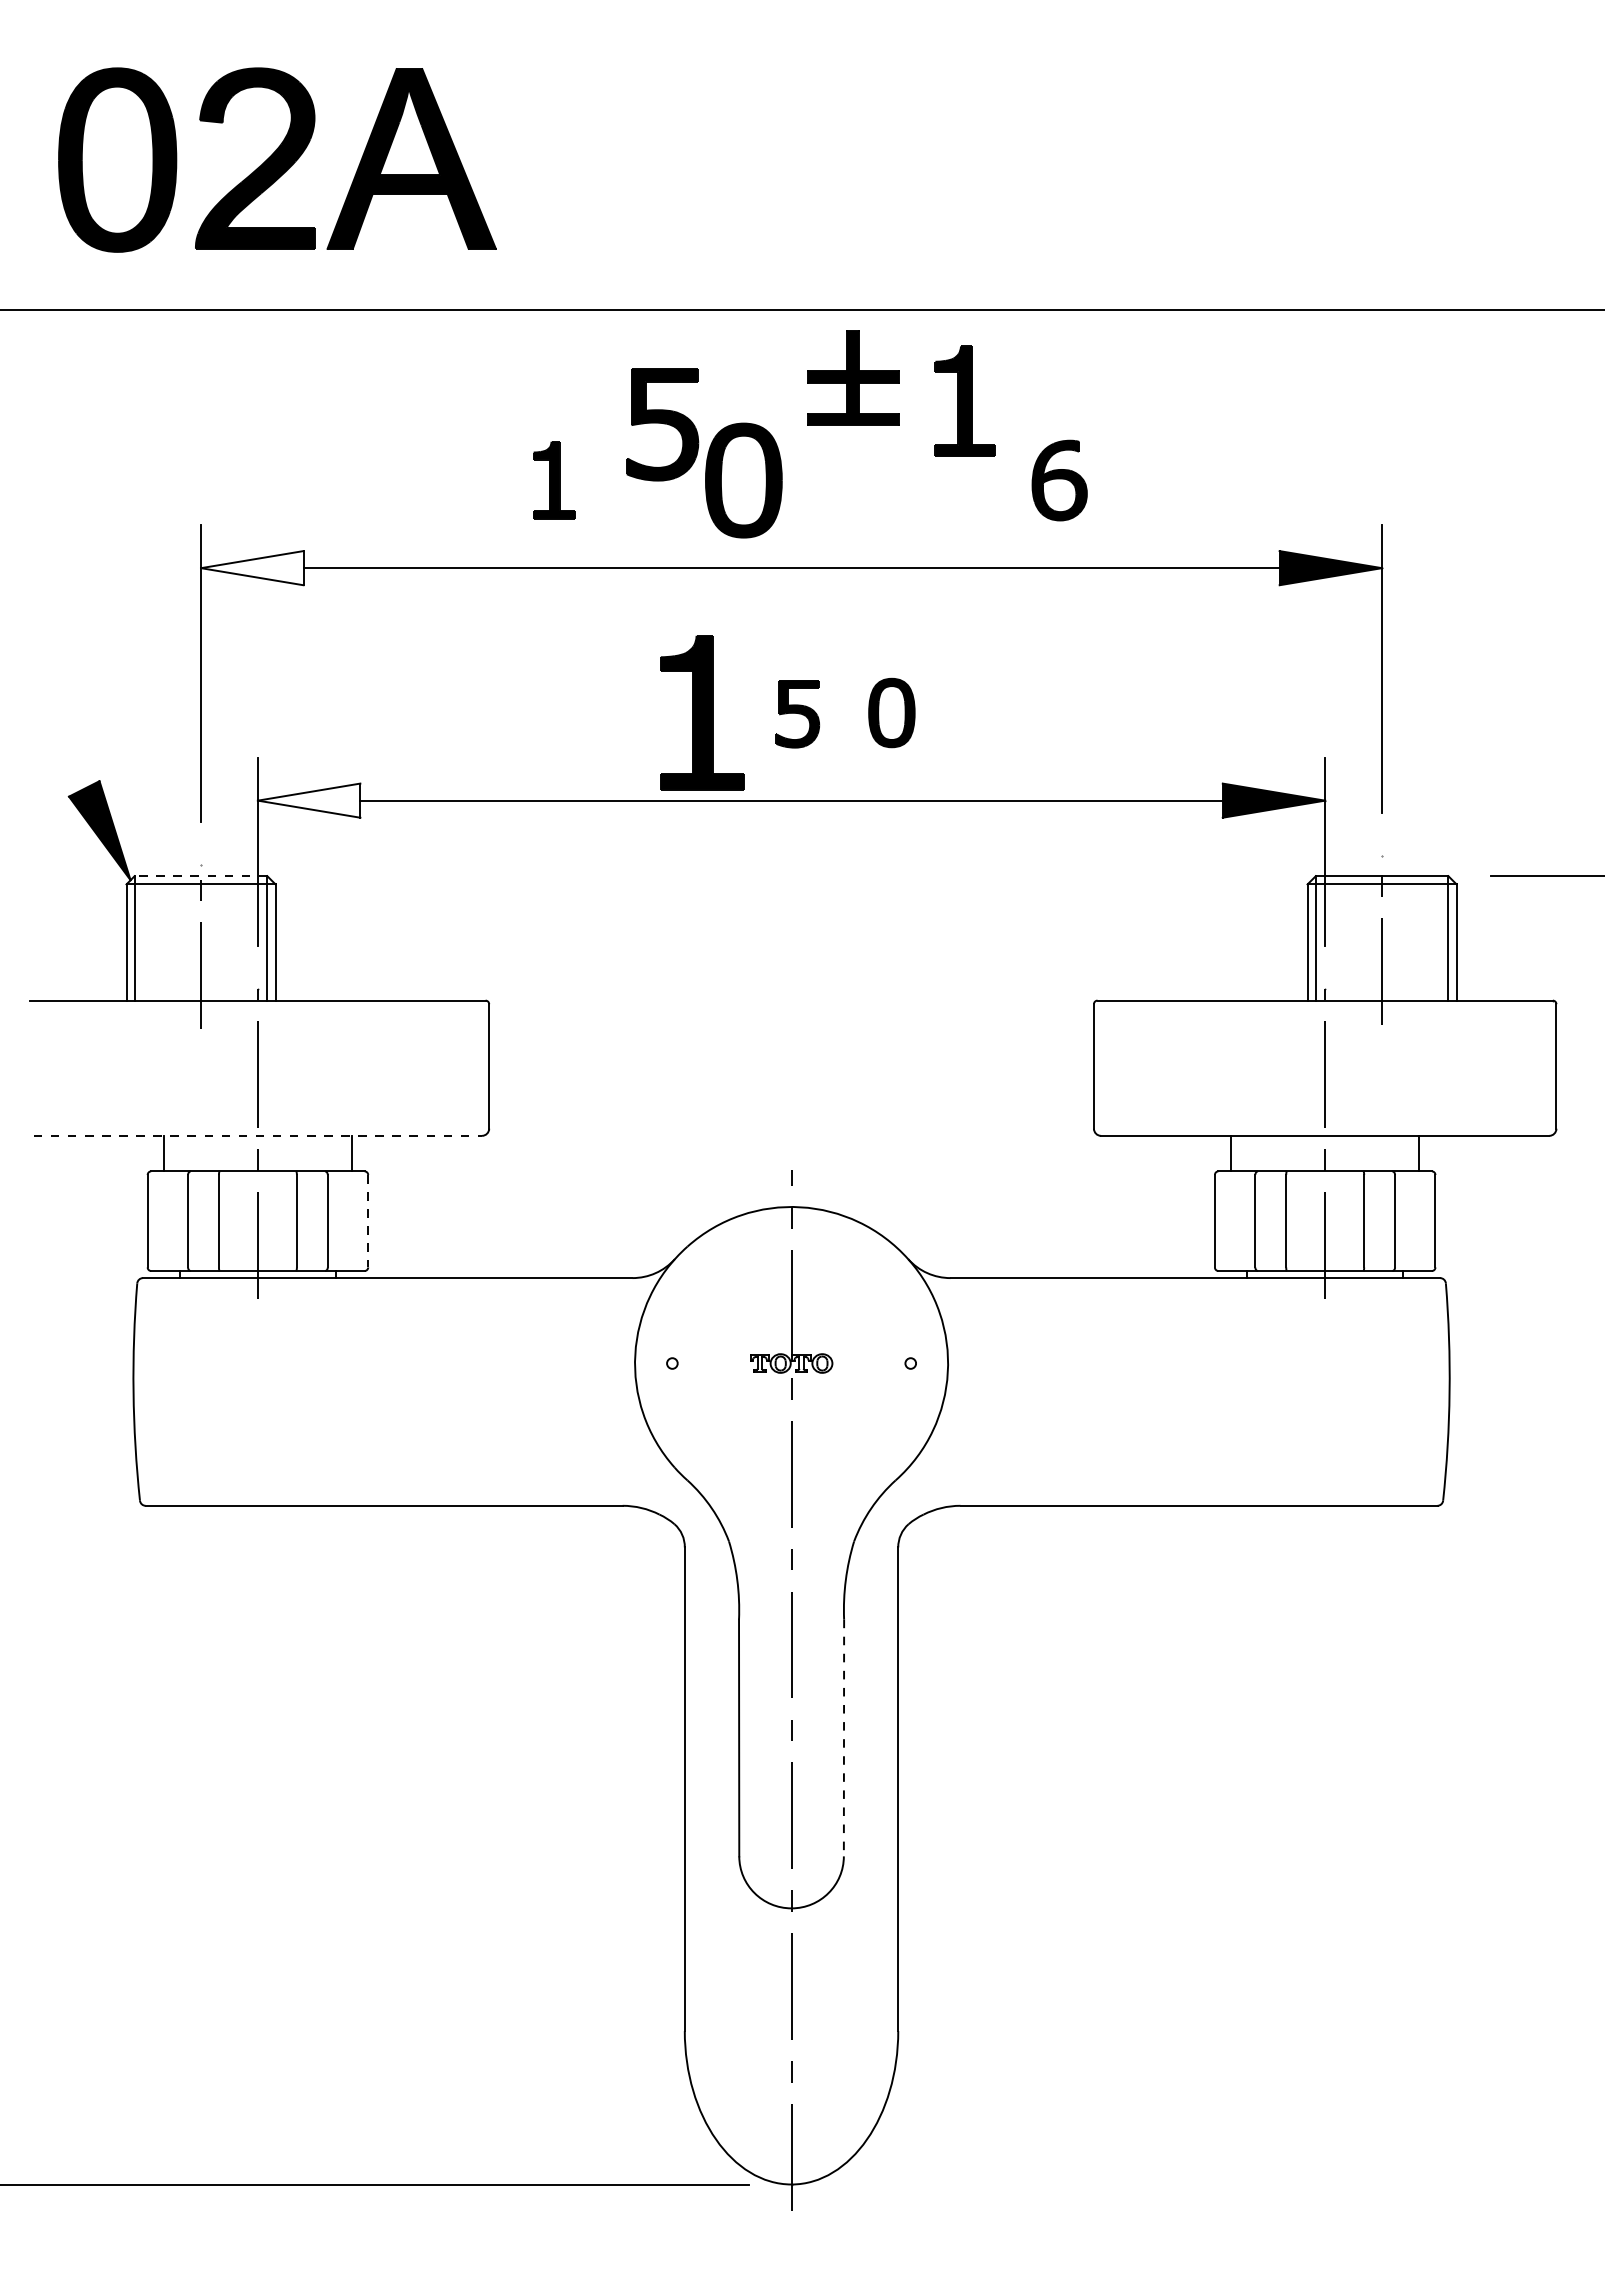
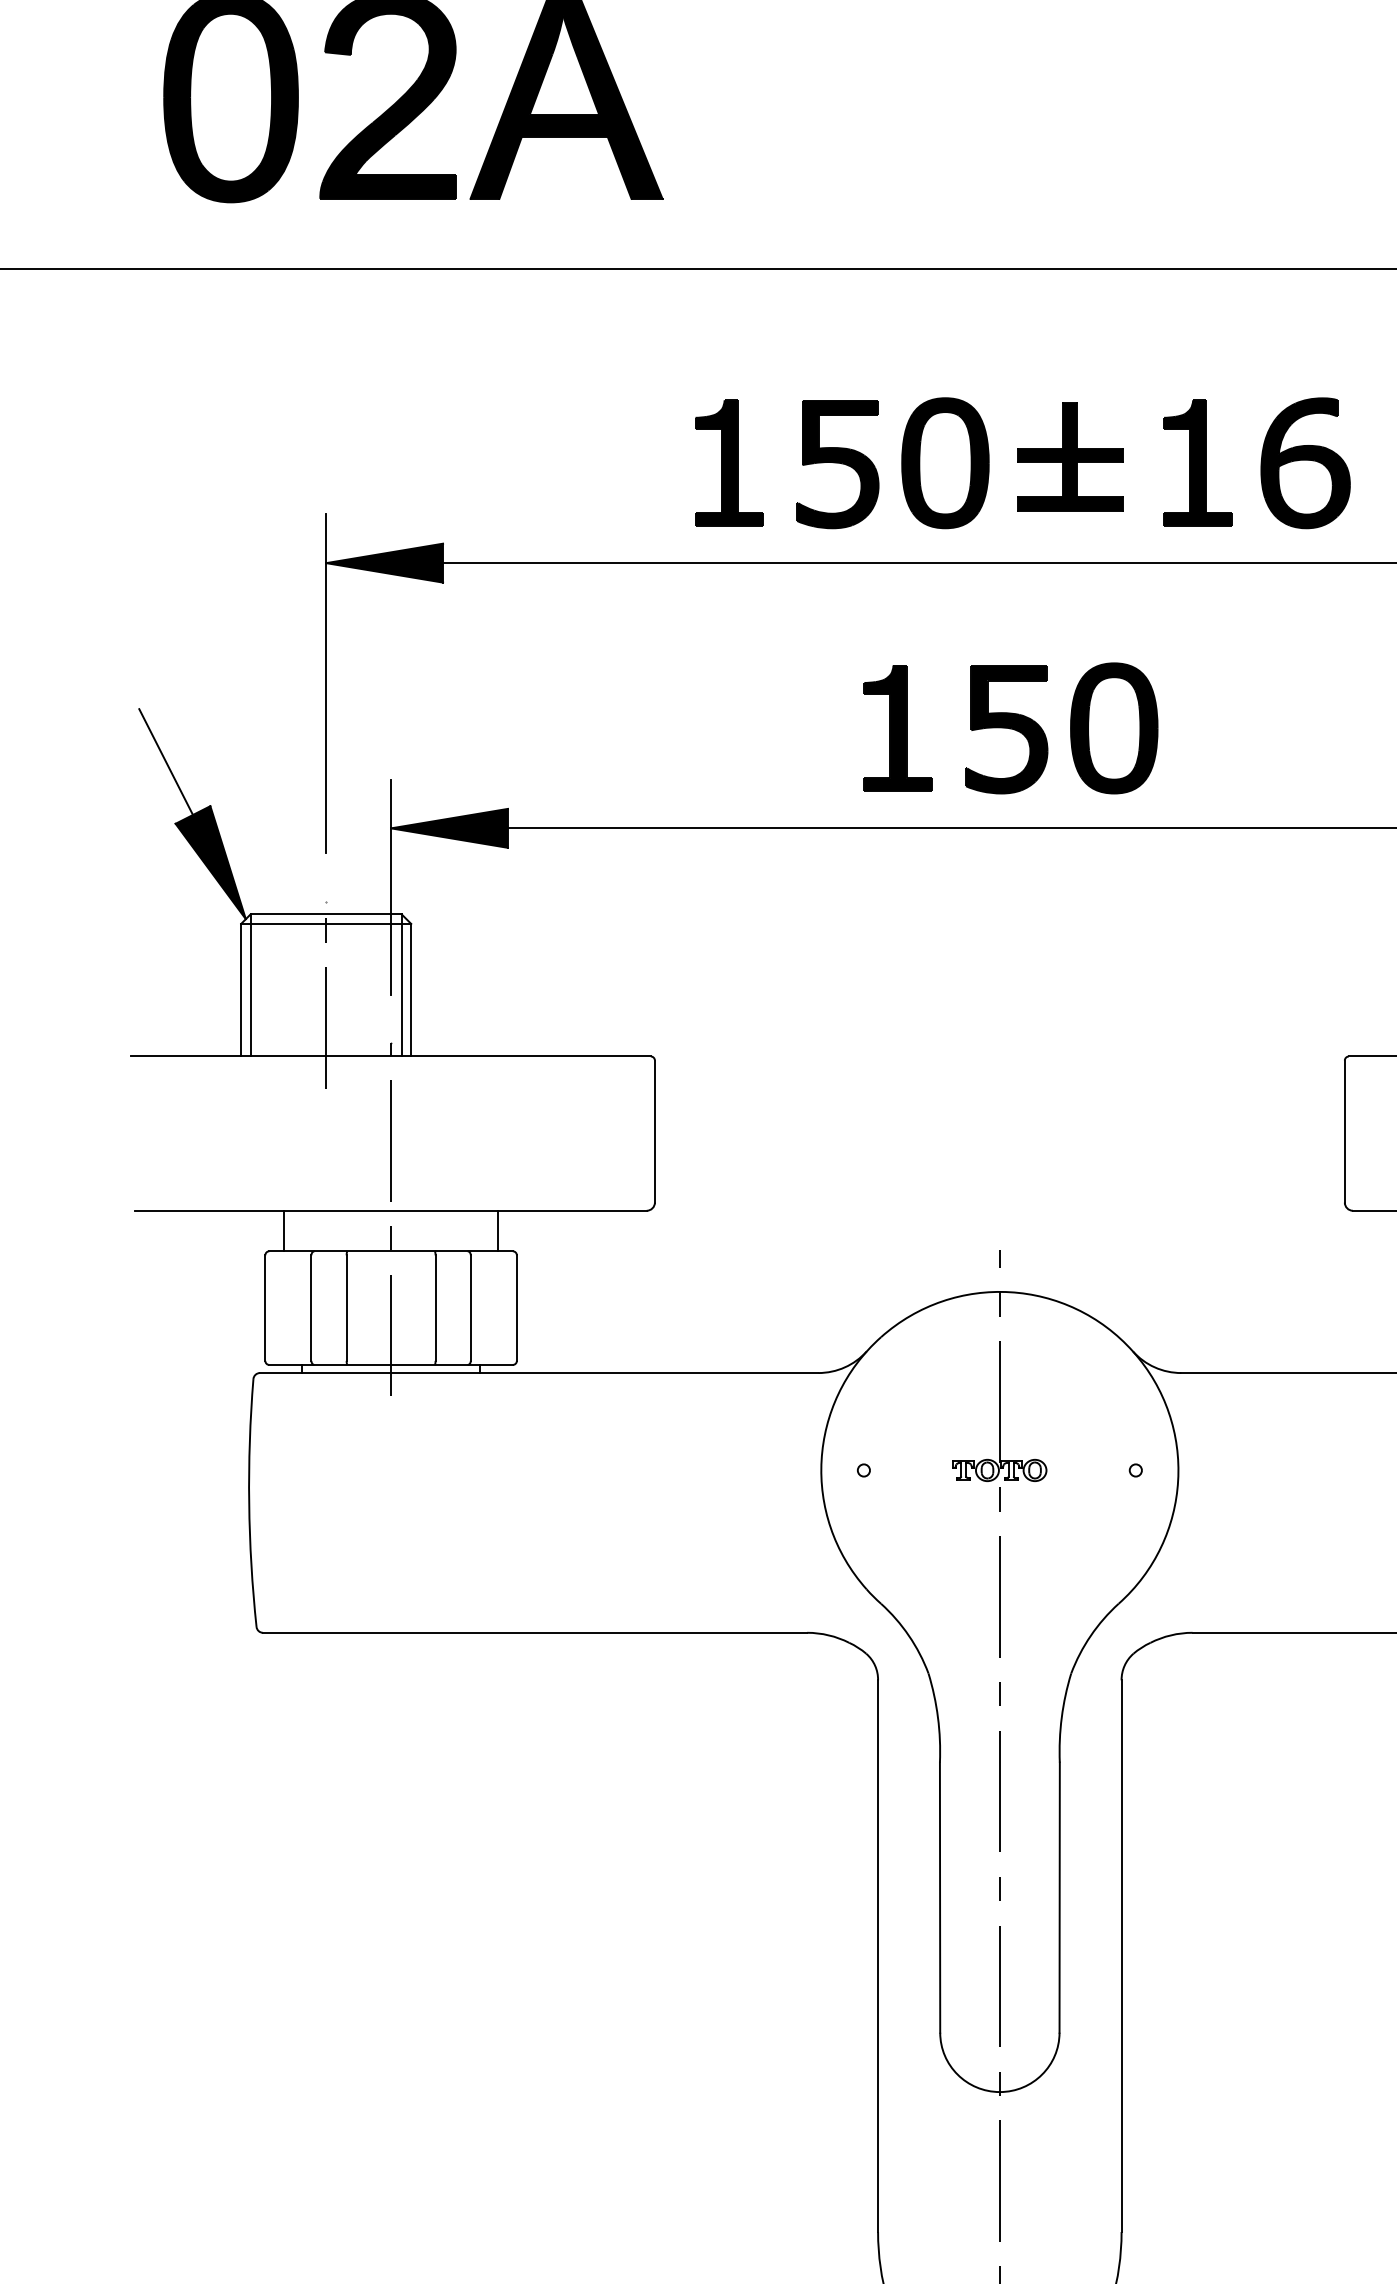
part: (853, 377) -> (1070, 456), moved
part: (964, 400) -> (1197, 461), moved
part: (662, 424) -> (837, 464), moved
part: (554, 479) -> (729, 461), size x1.43
part: (1059, 480) -> (1305, 463), size x1.43
fill: (252, 568) -> (384, 563), added
part: (702, 712) -> (898, 727), size x0.71
part: (891, 712) -> (1113, 727), size x1.67
part: (797, 713) -> (1006, 728), size x1.67
line: (60, 742) -> (165, 762), added
fill: (308, 800) -> (448, 828), added
line: (200, 876) -> (325, 914), dashed -> solid
line: (258, 1135) -> (391, 1210), dashed -> solid
line: (368, 1221) -> (517, 1308), dashed -> solid
line: (844, 1738) -> (1060, 1898), dashed -> solid

